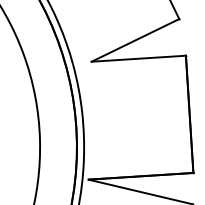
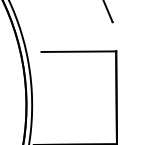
line: (135, 40) -> (77, 37), removed

